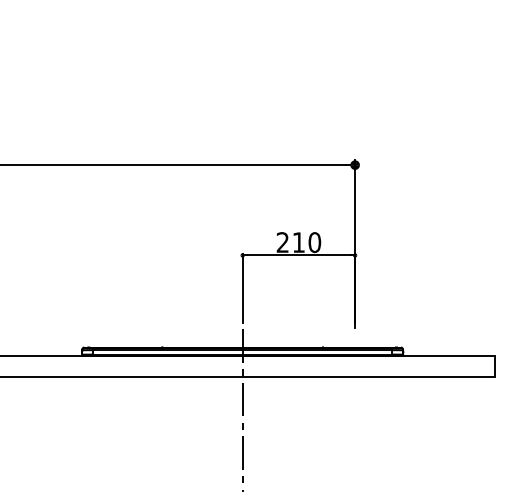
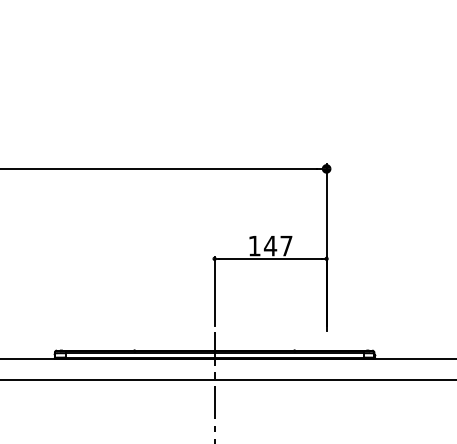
text: (298, 242) -> (270, 245), 210 -> 147

